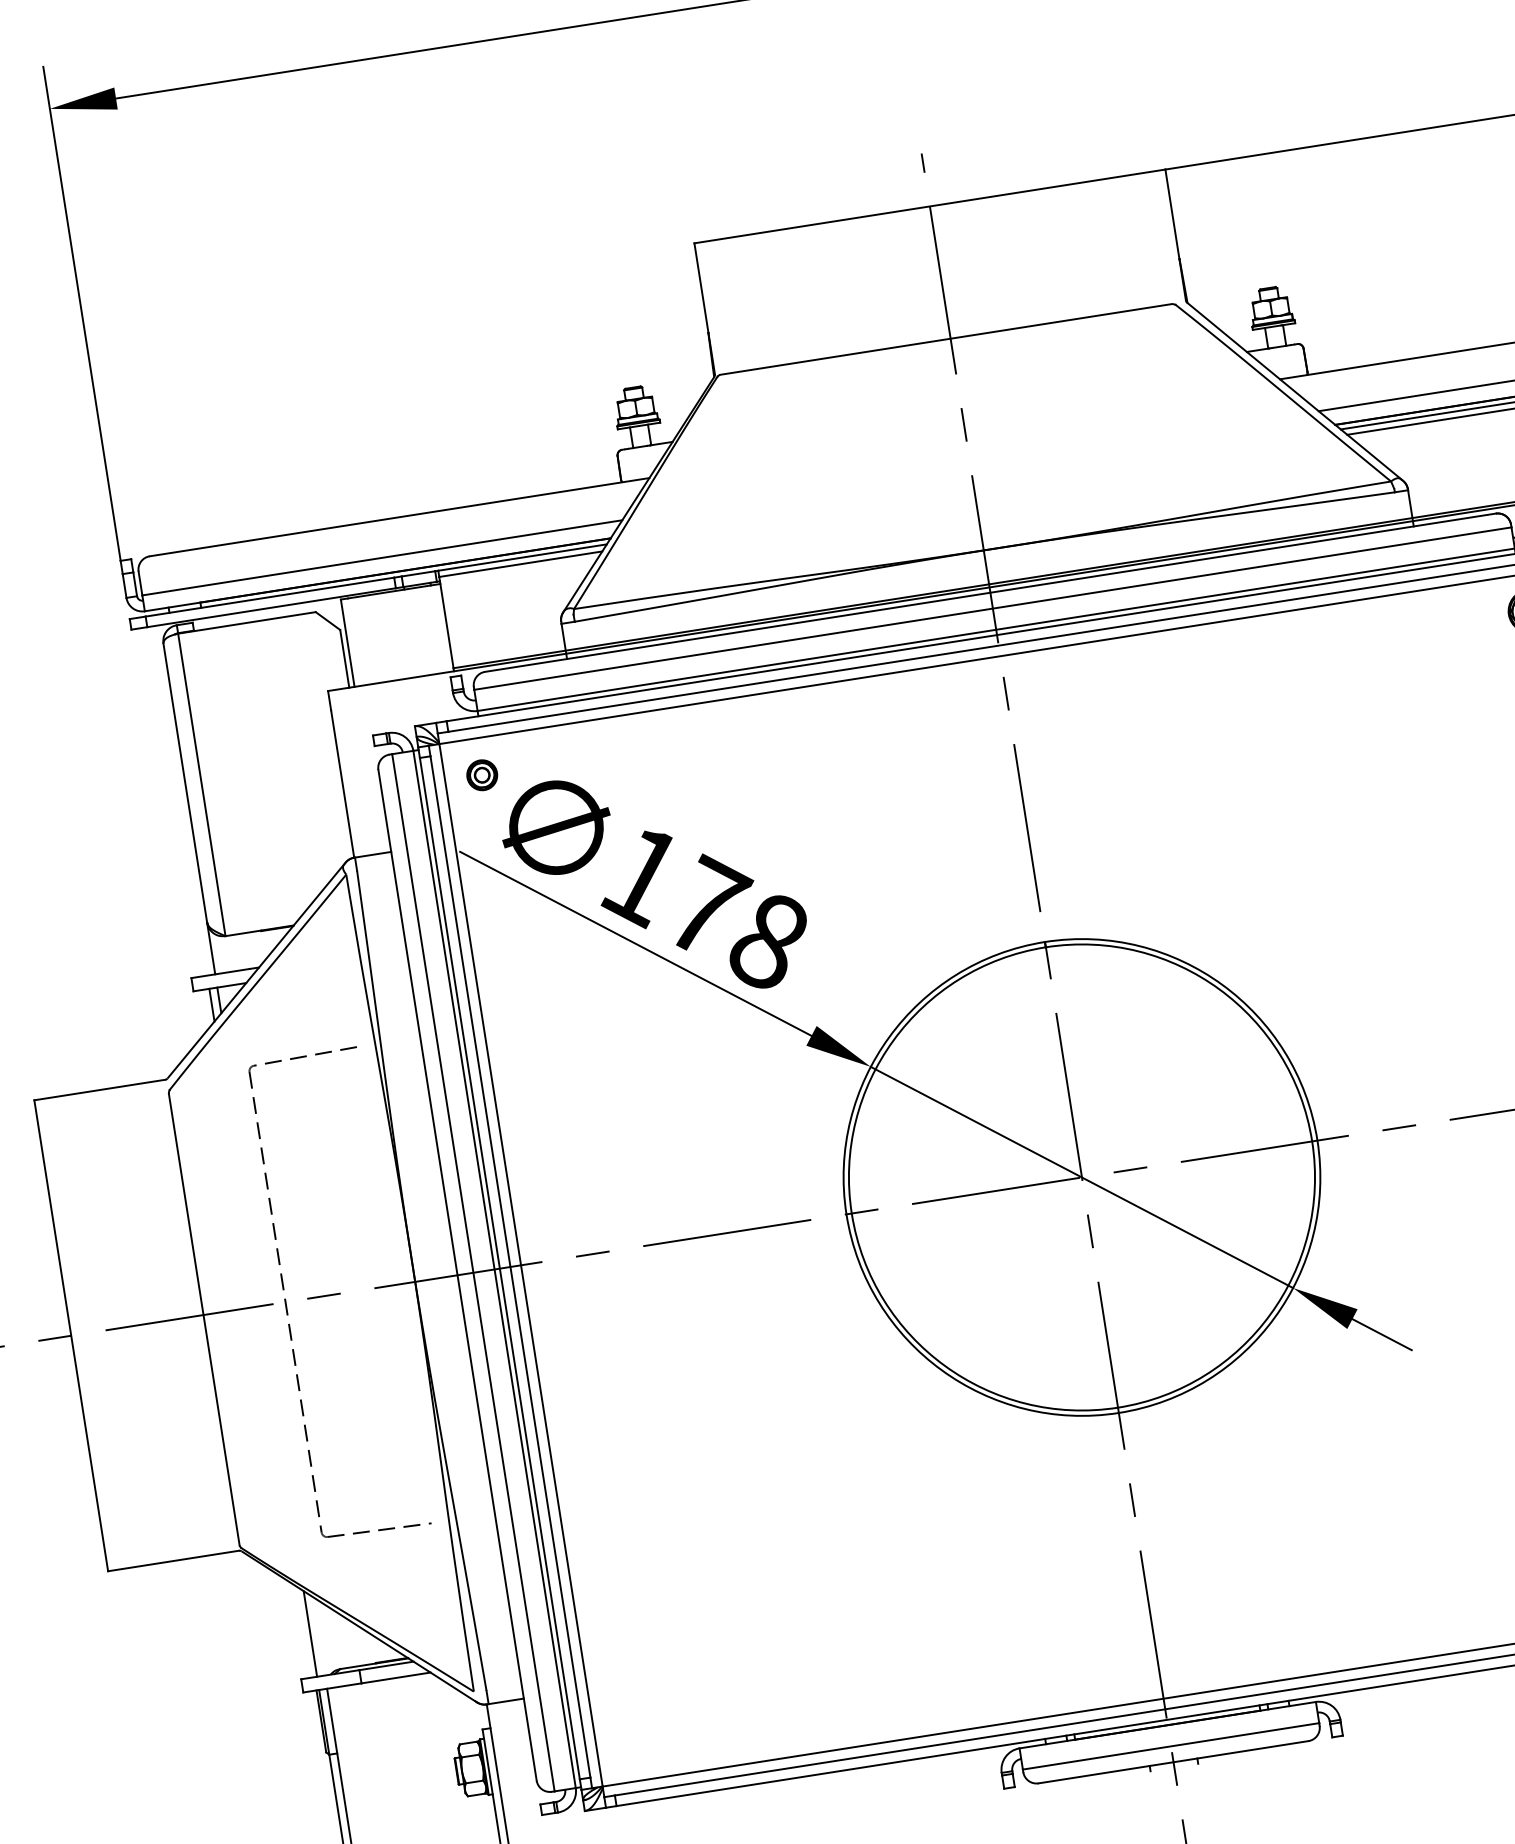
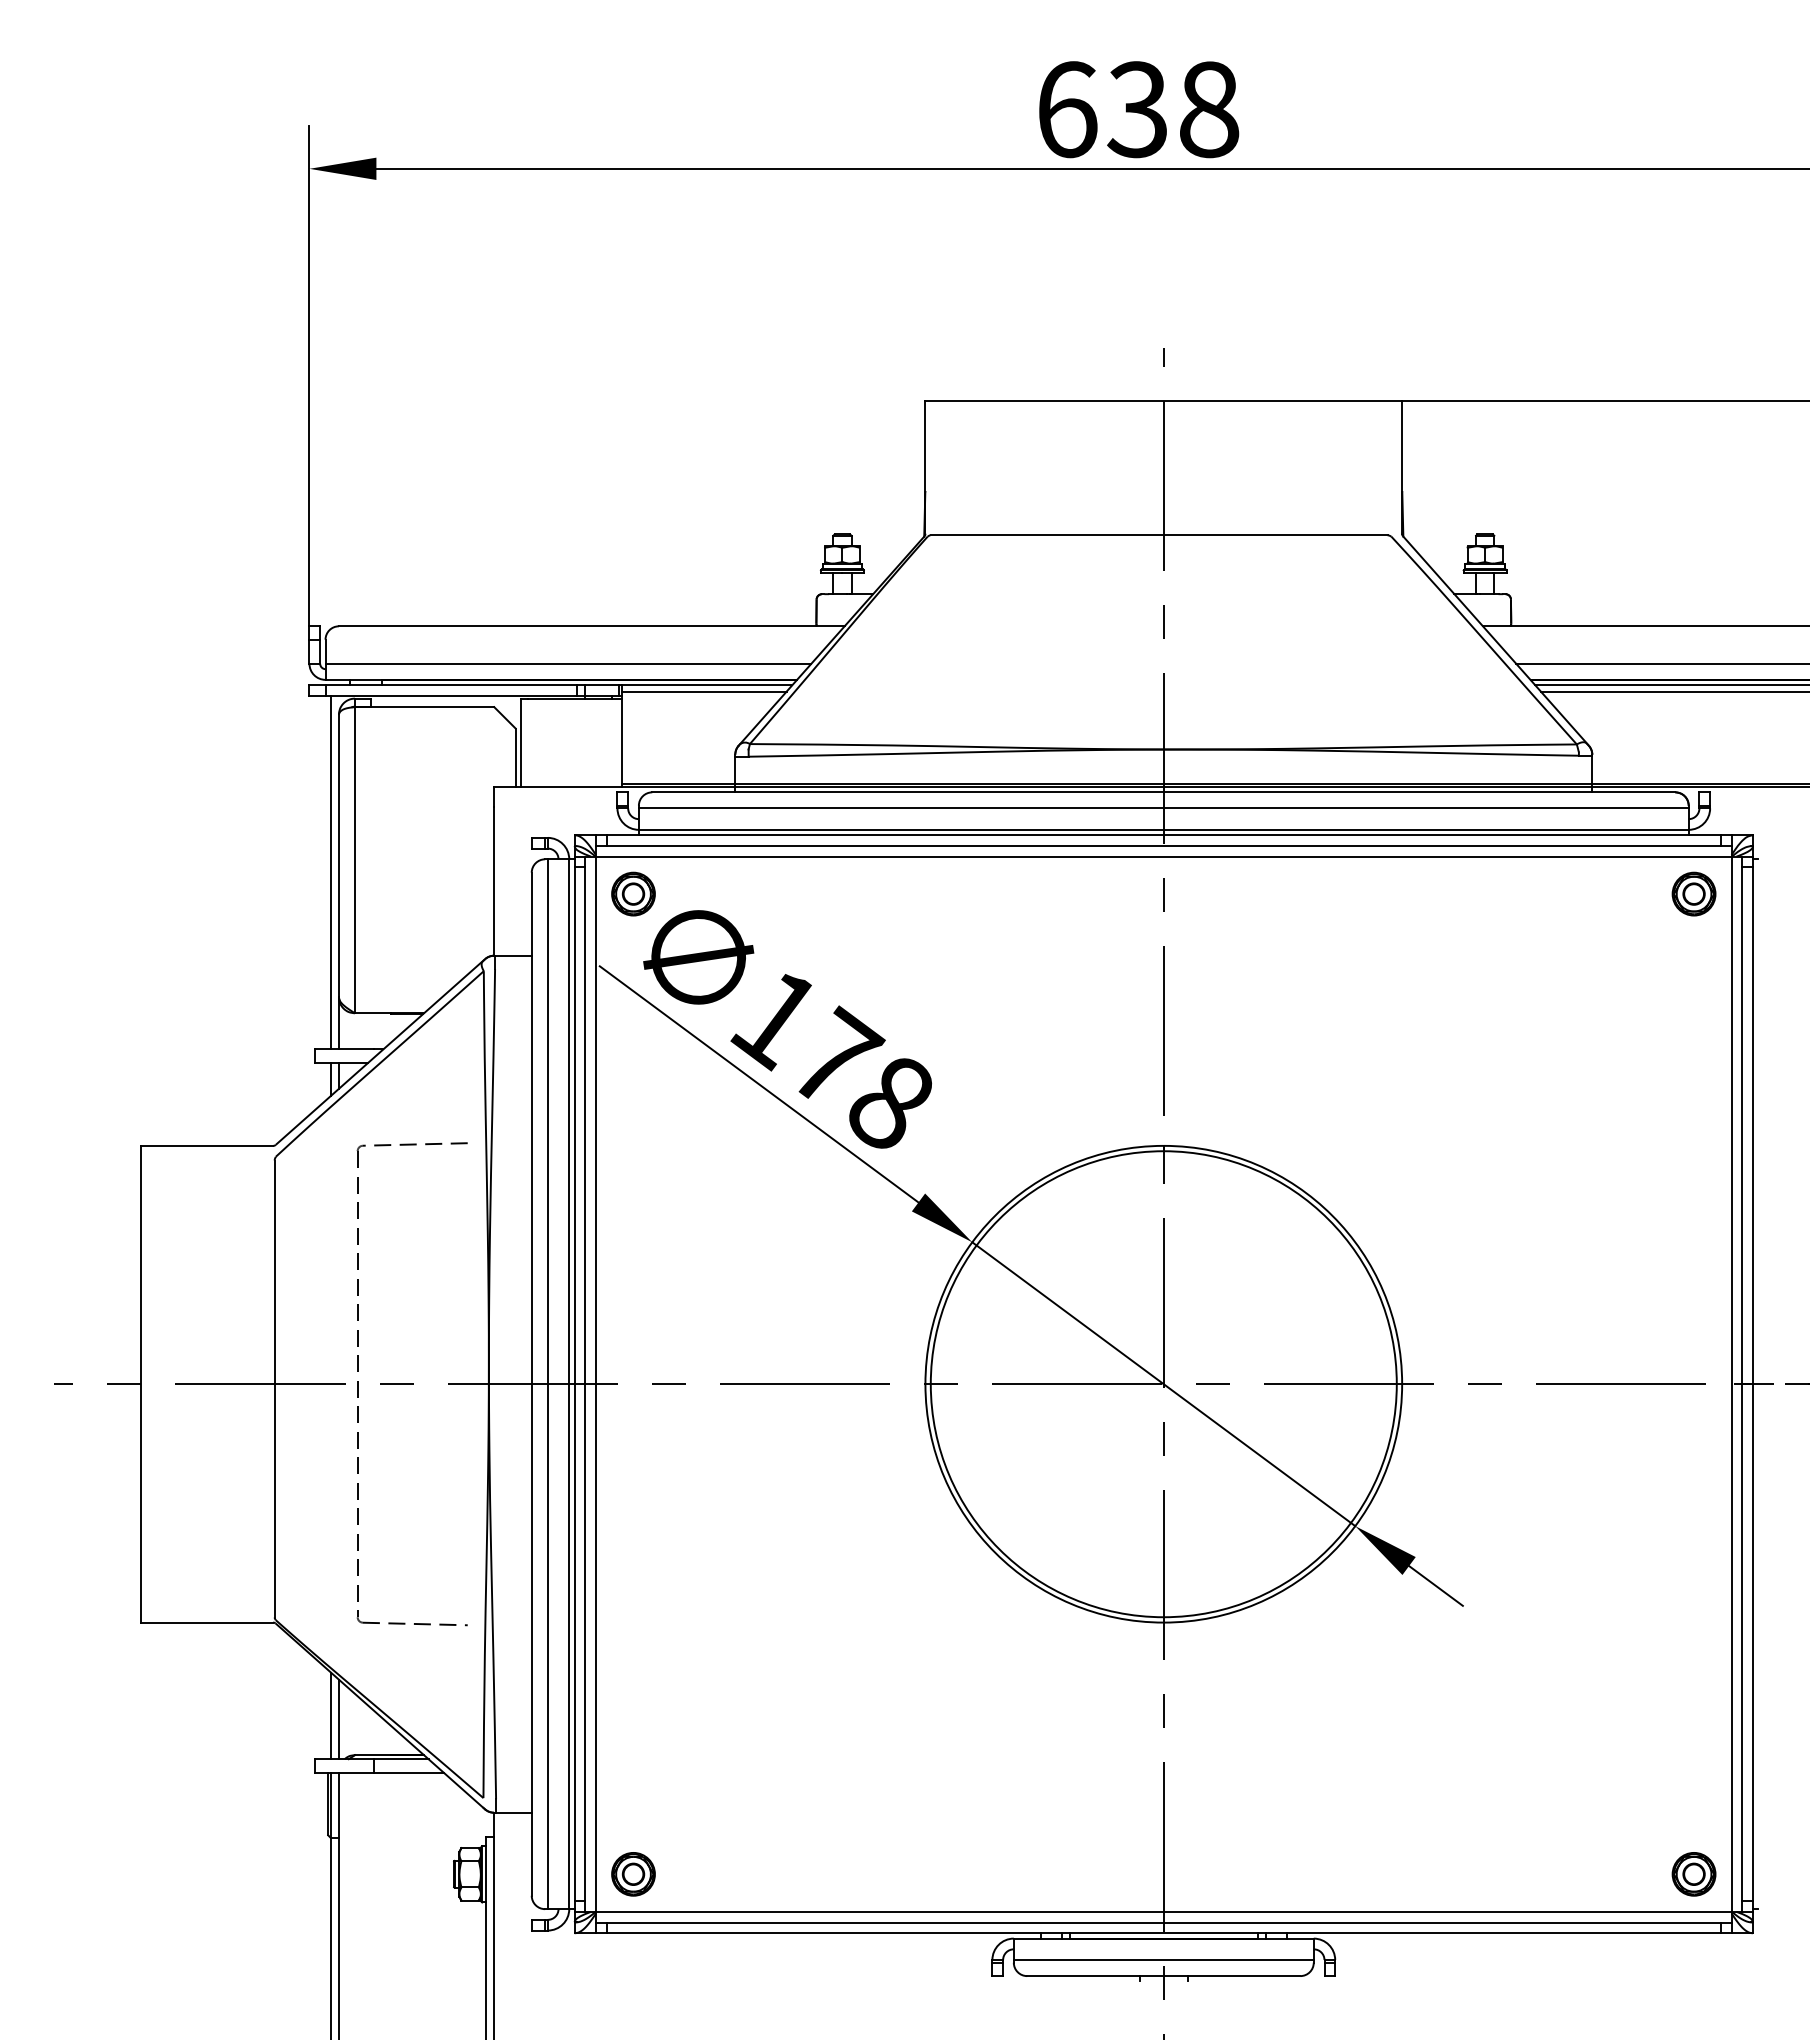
part: (482, 774) -> (633, 893), size x1.43
line: (179, 800) -> (330, 872), added
line: (318, 1636) -> (338, 1719), added
part: (633, 1743) -> (633, 1874), added

